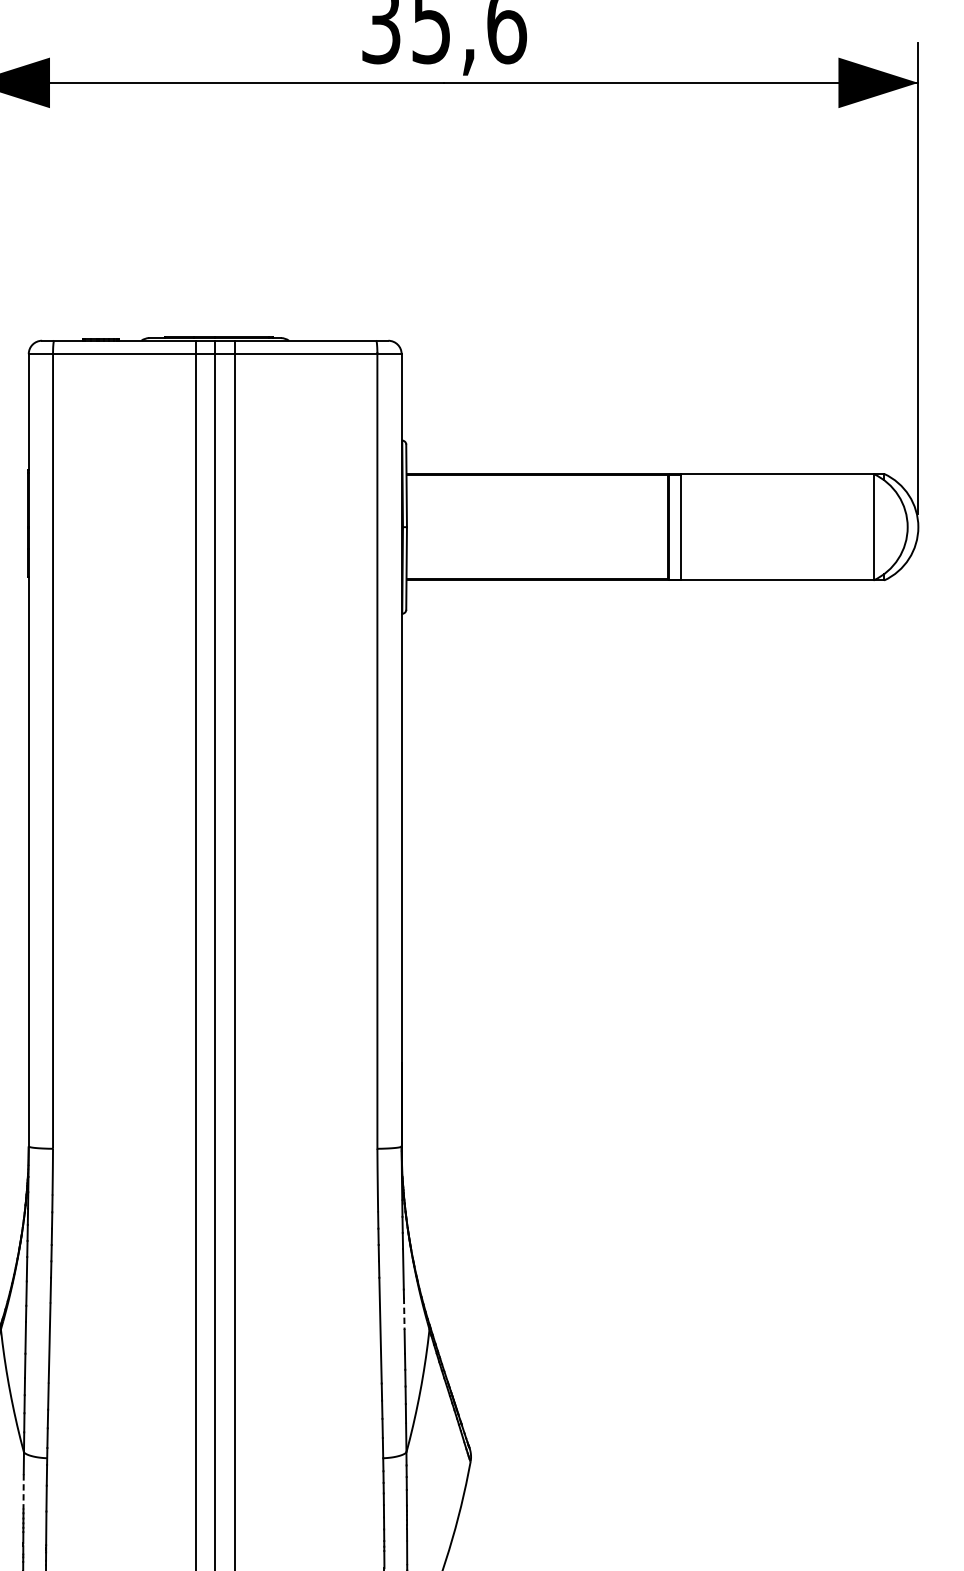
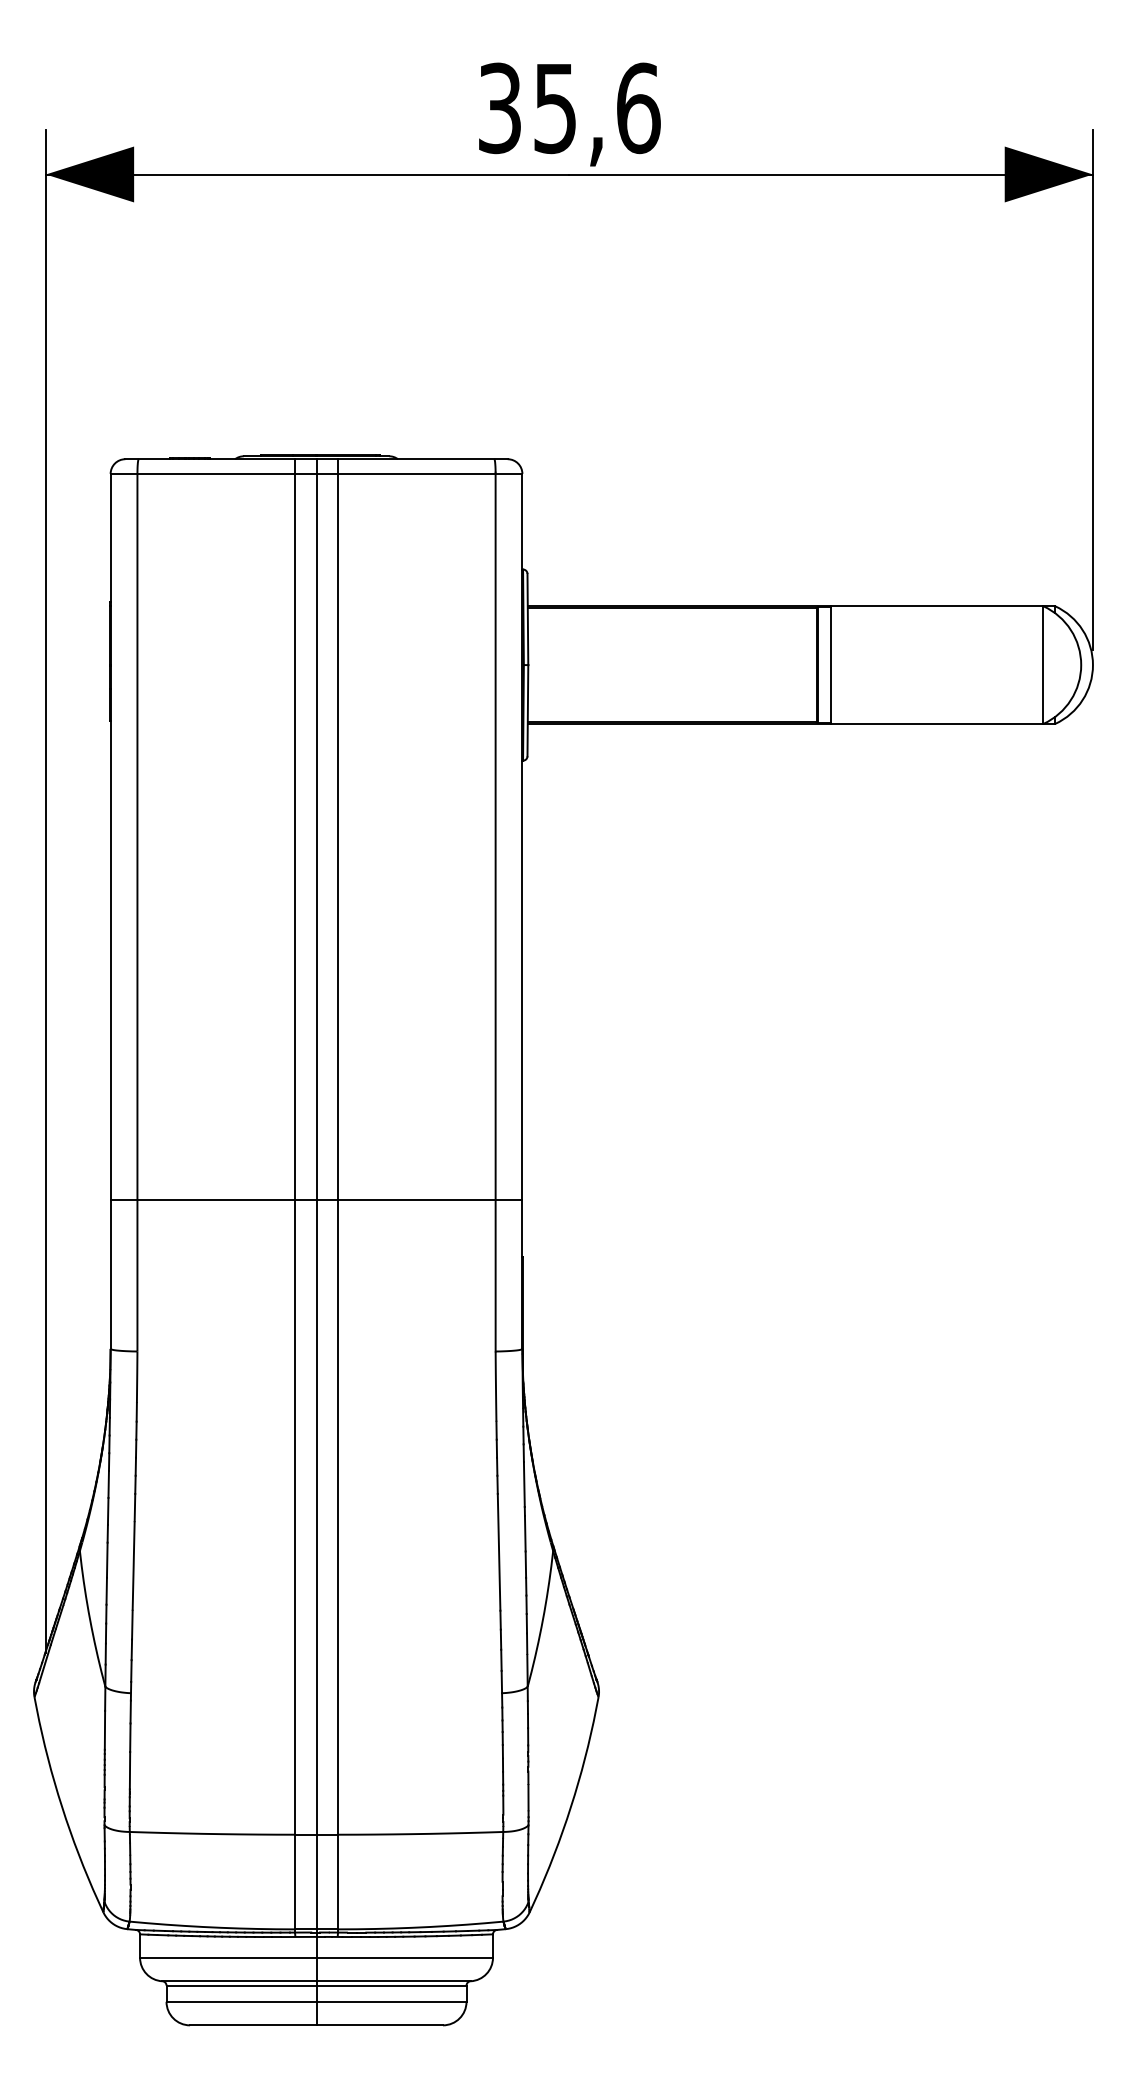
line: (215, 1012) -> (316, 1200), added
line: (404, 1313) -> (525, 1533), dashed -> solid
line: (23, 1492) -> (104, 1730), dashed -> solid

